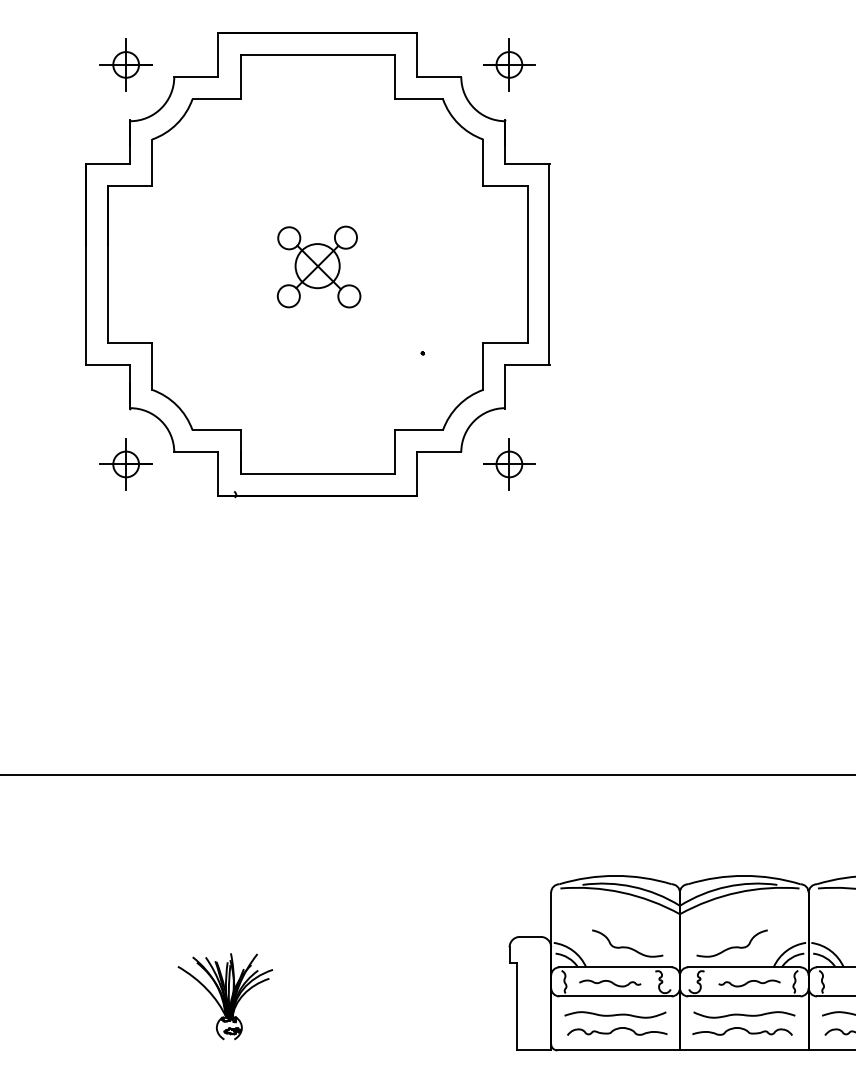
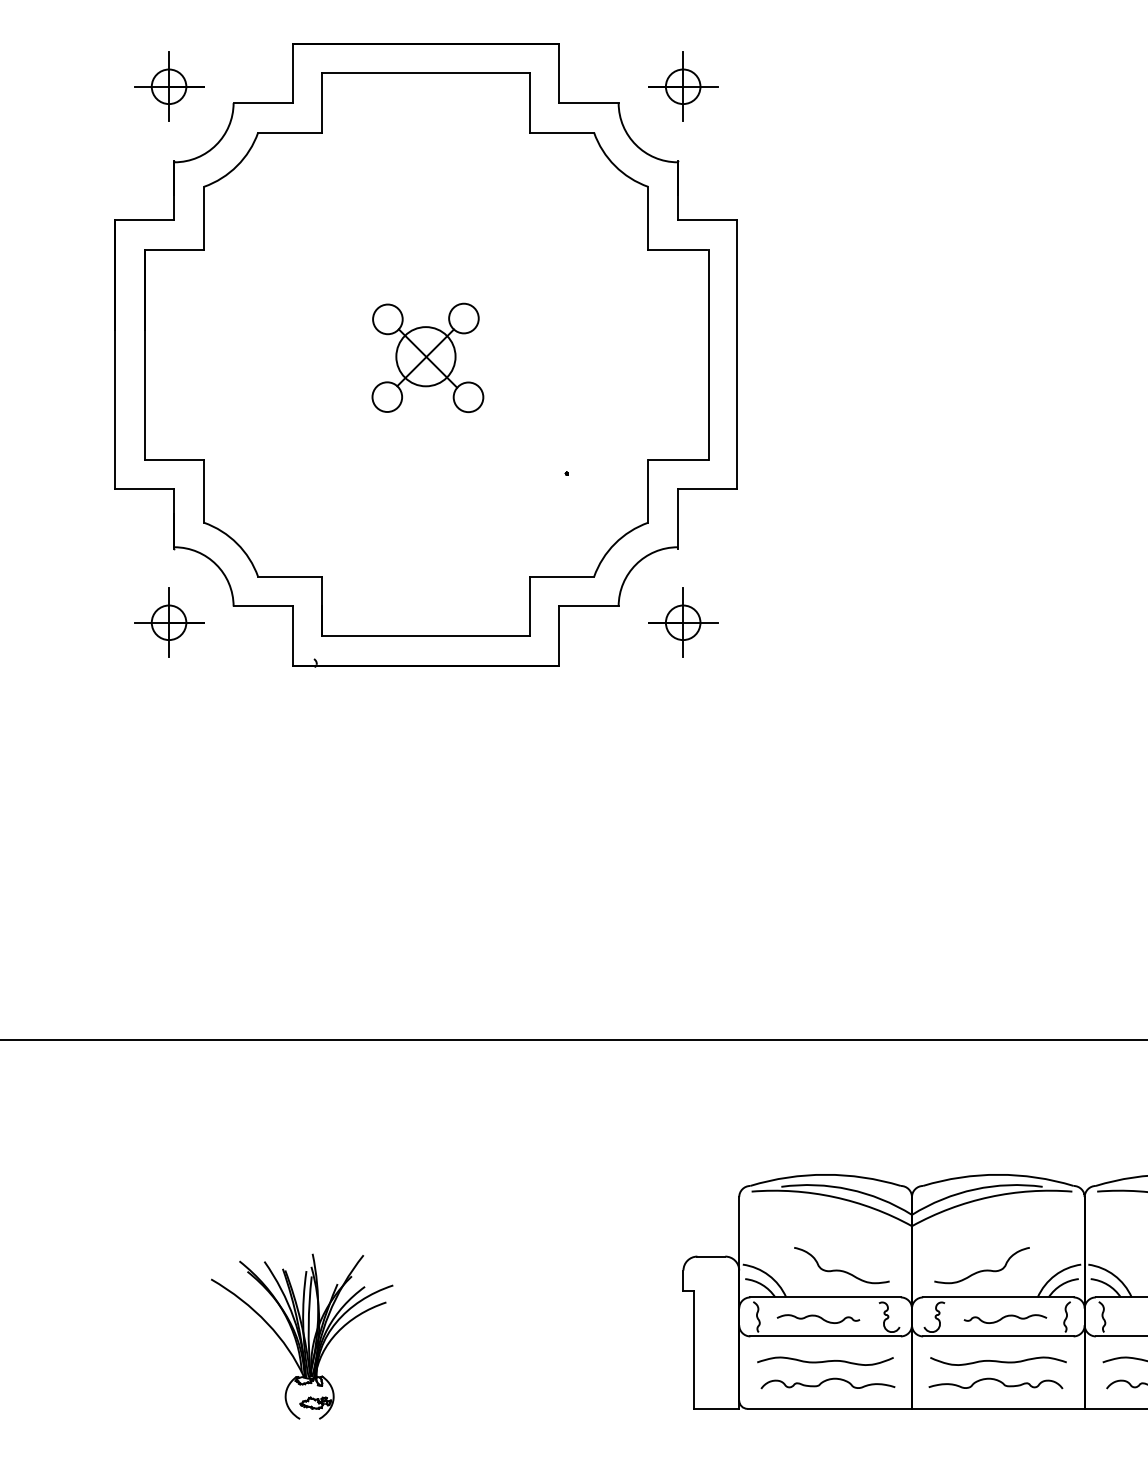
part: (225, 996) -> (302, 1336), size x1.43

